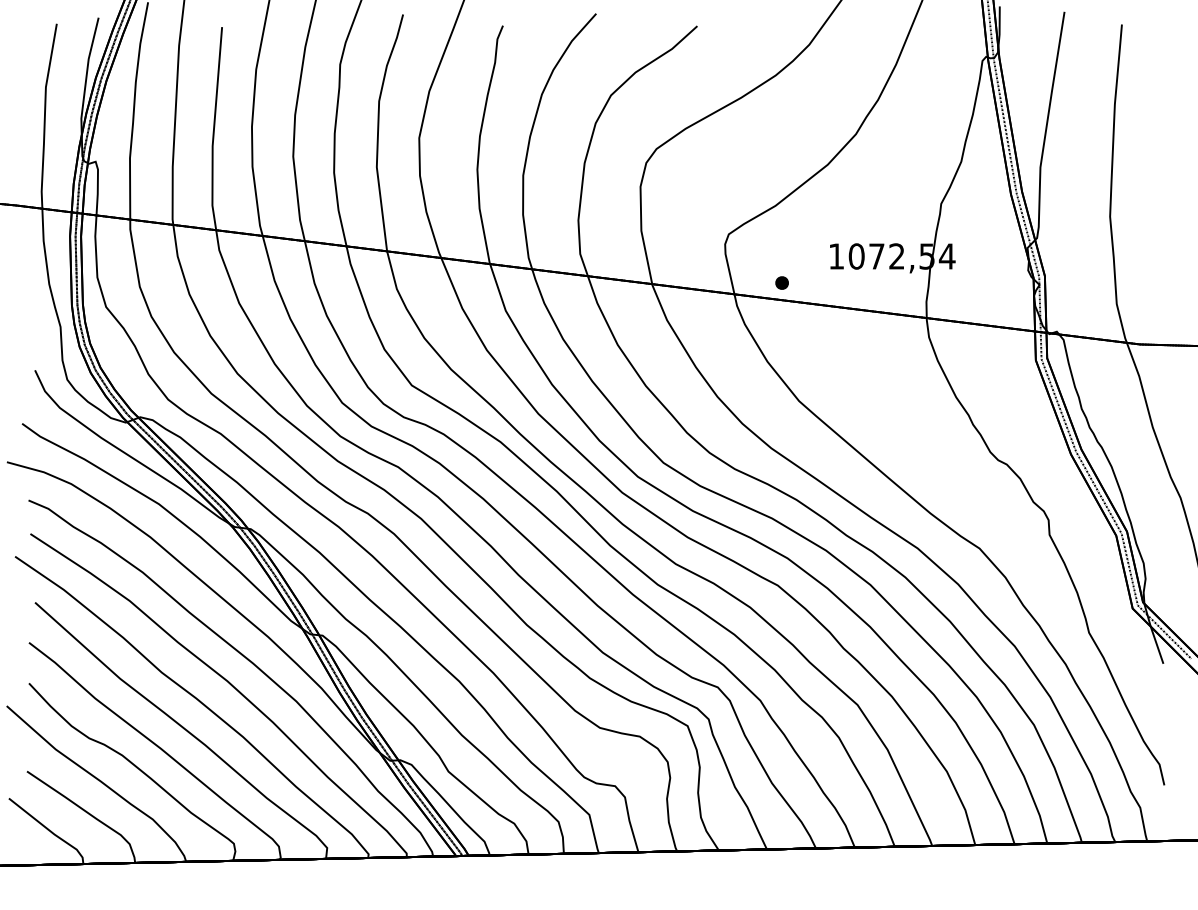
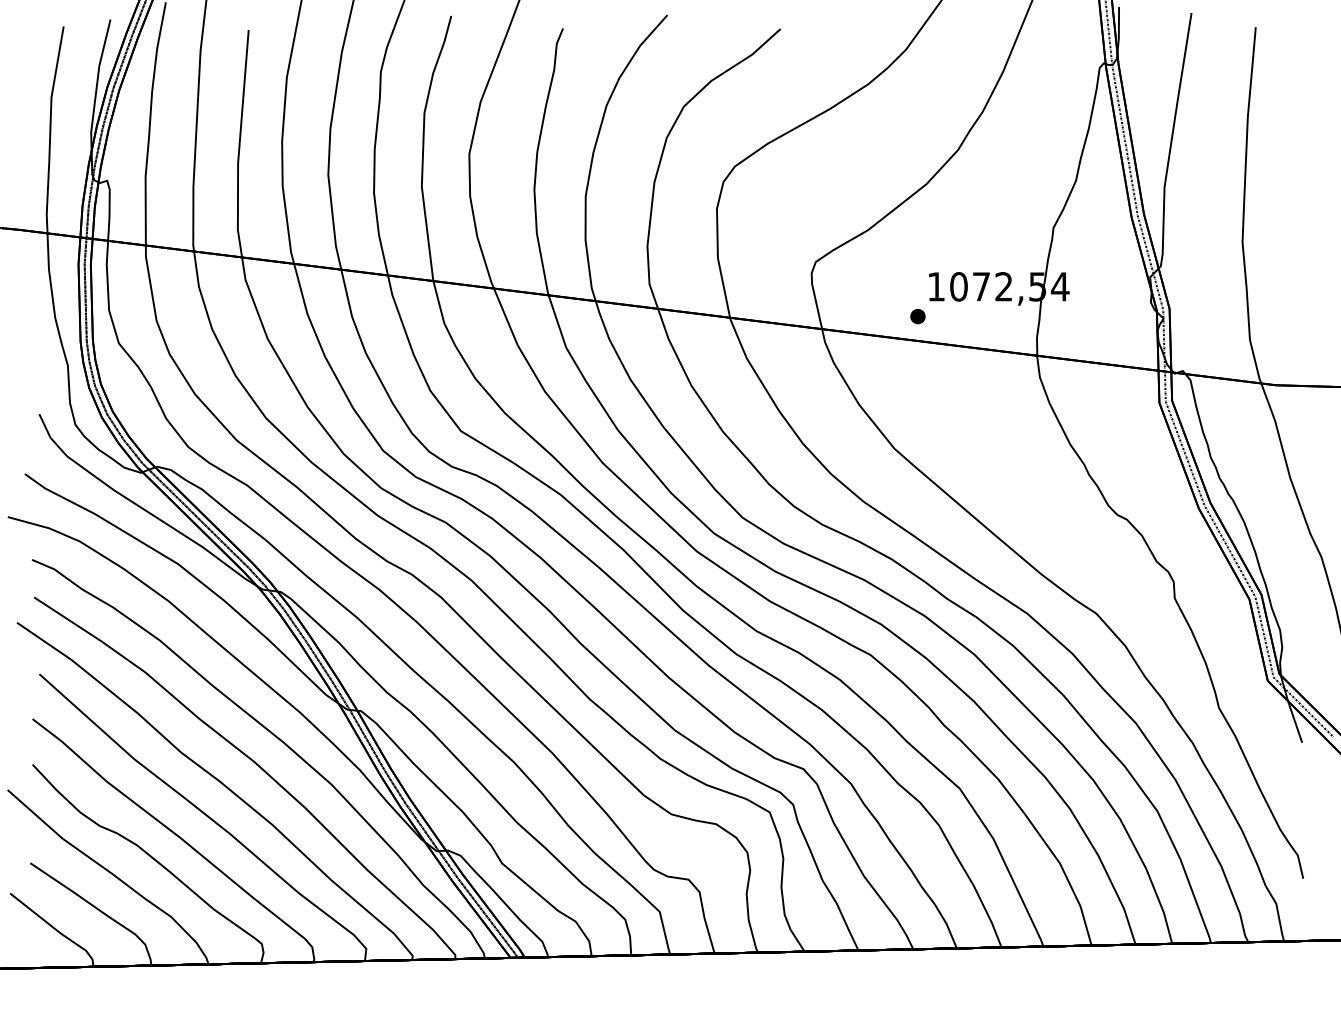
part: (781, 282) -> (917, 315), moved

